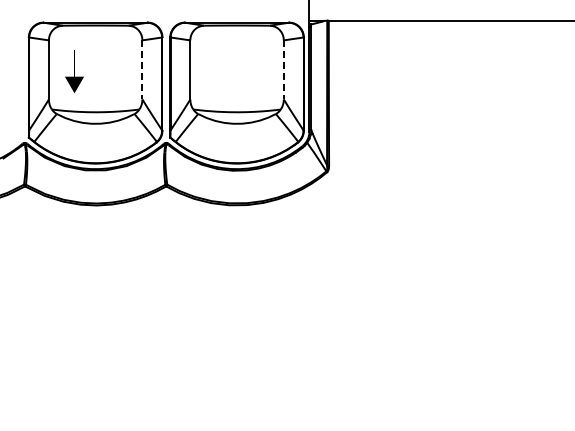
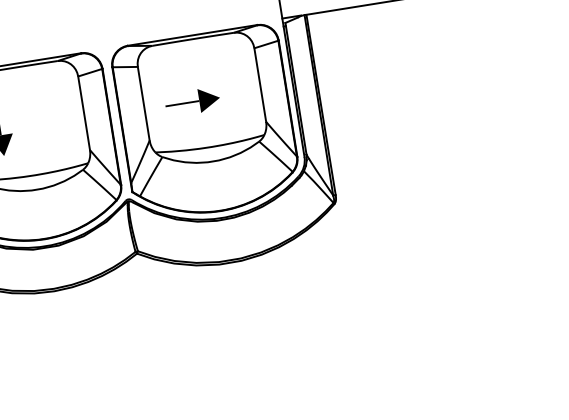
line: (142, 69) -> (84, 112), dashed -> solid
line: (283, 69) -> (259, 84), dashed -> solid
part: (228, 74) -> (192, 101), added

